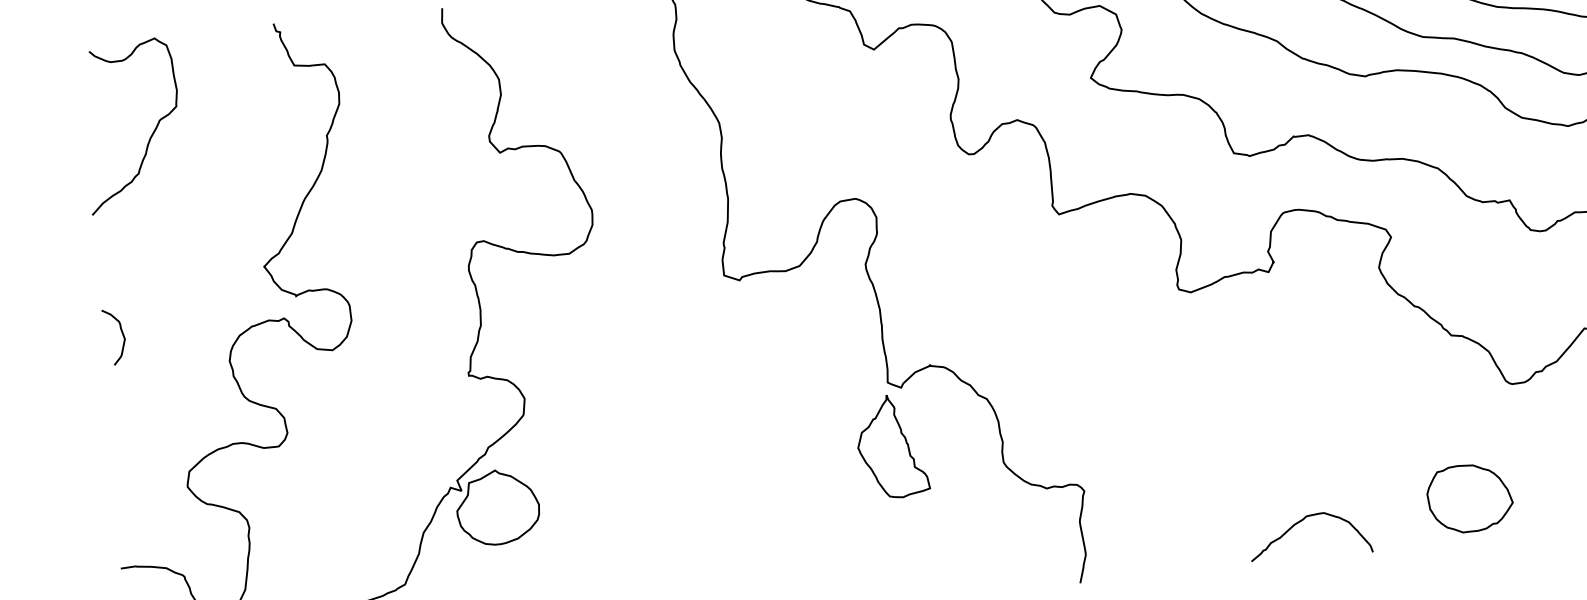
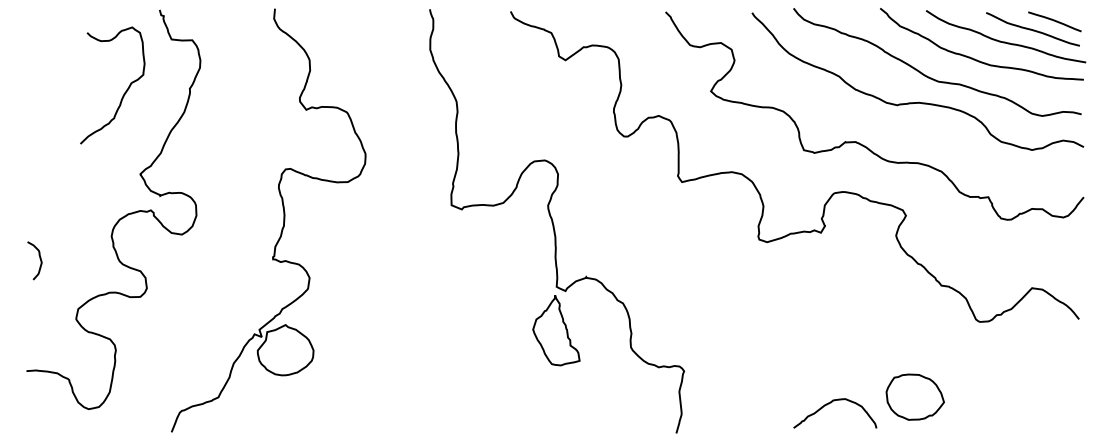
curve: (150, 134) -> (124, 92), moved
curve: (121, 333) -> (39, 258), moved
part: (1468, 497) -> (914, 396), moved

